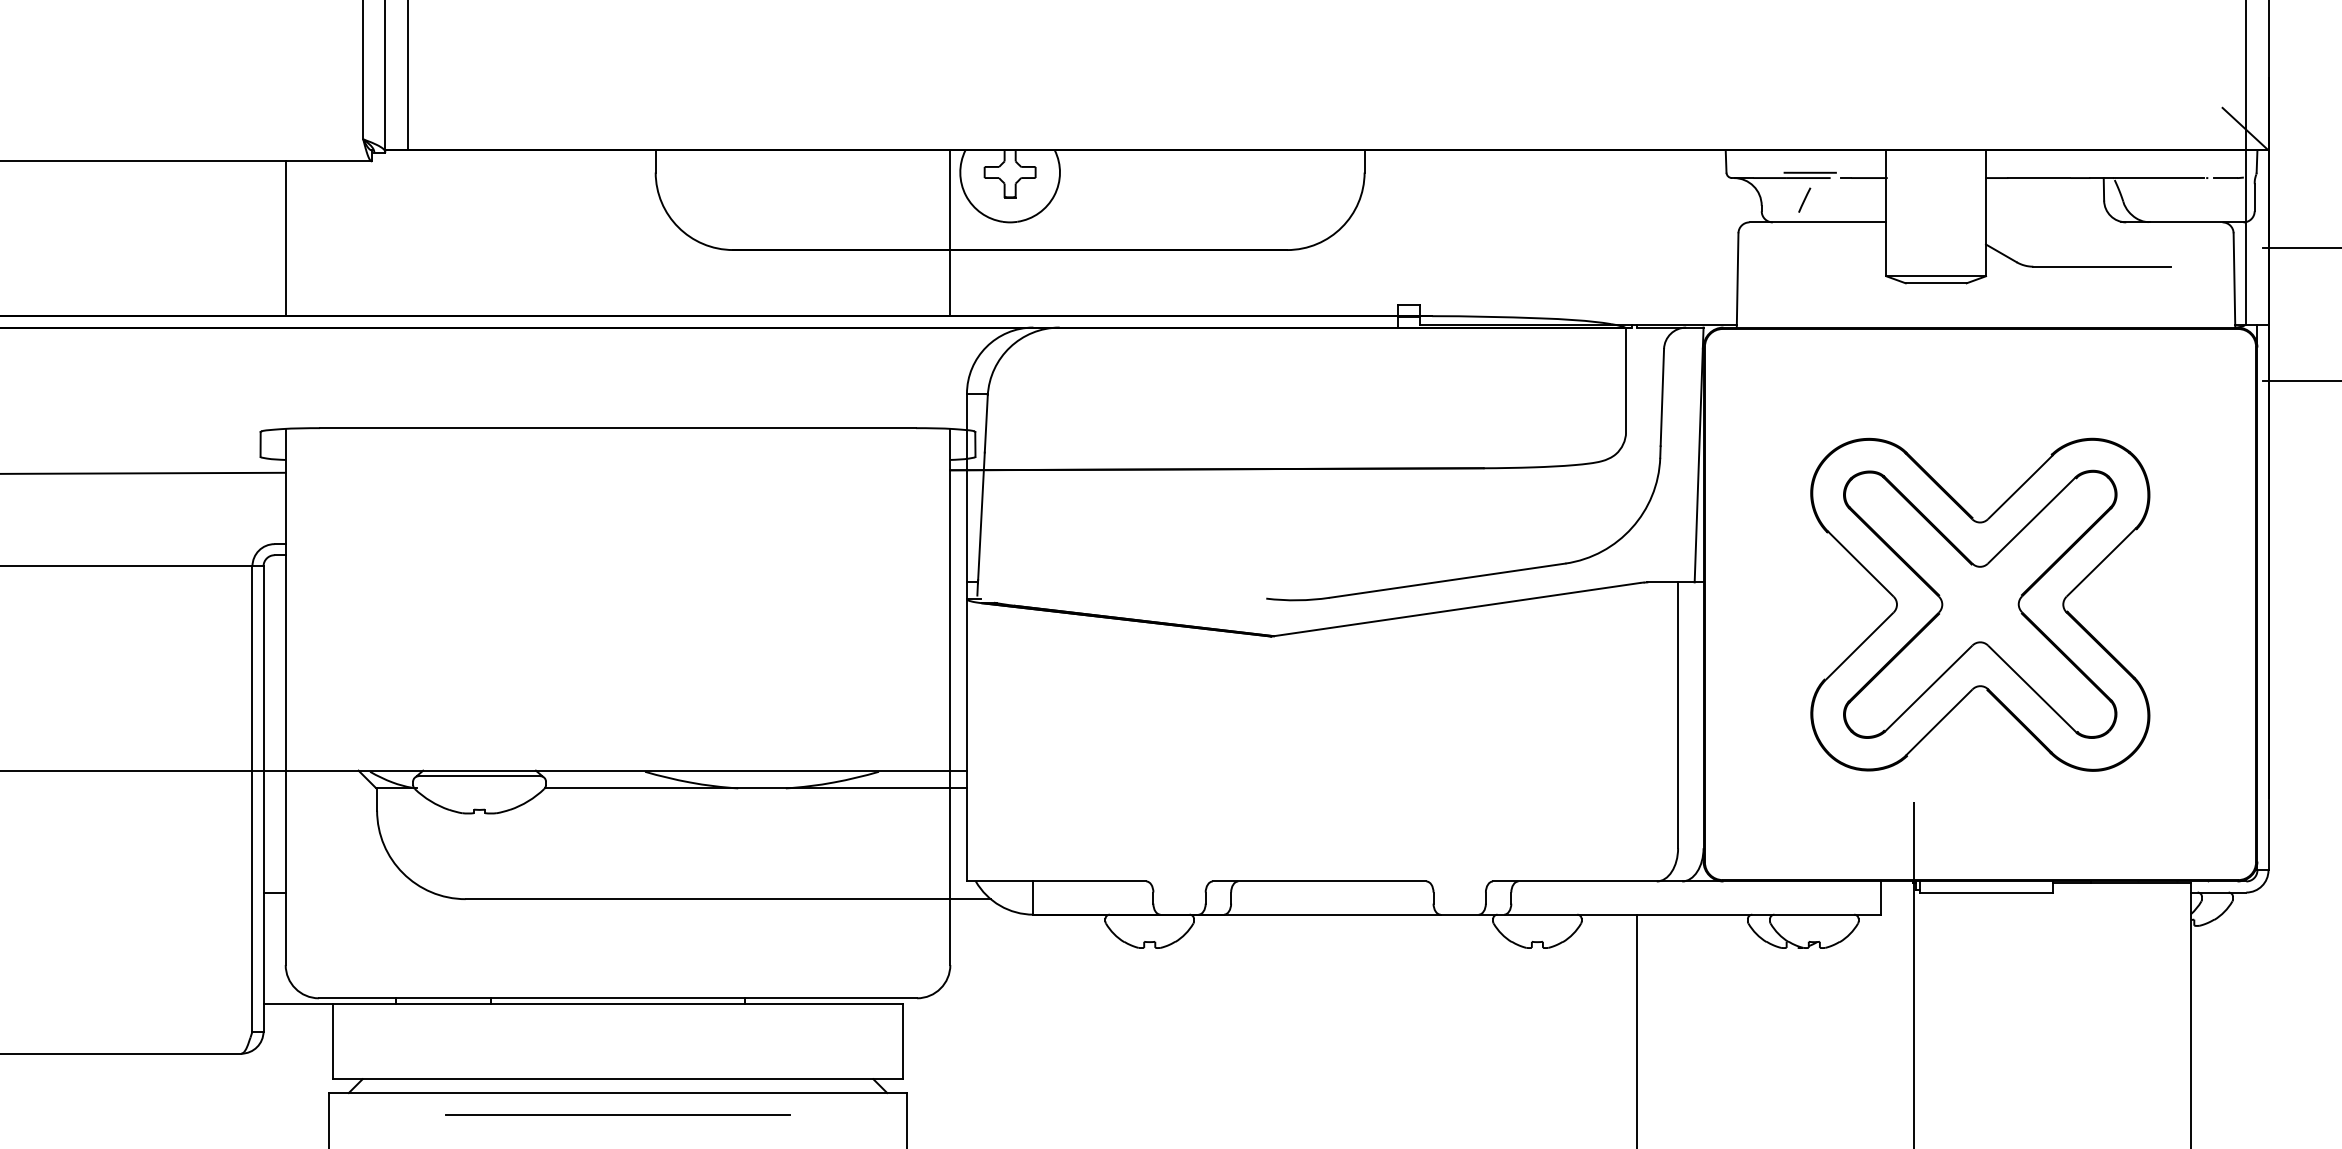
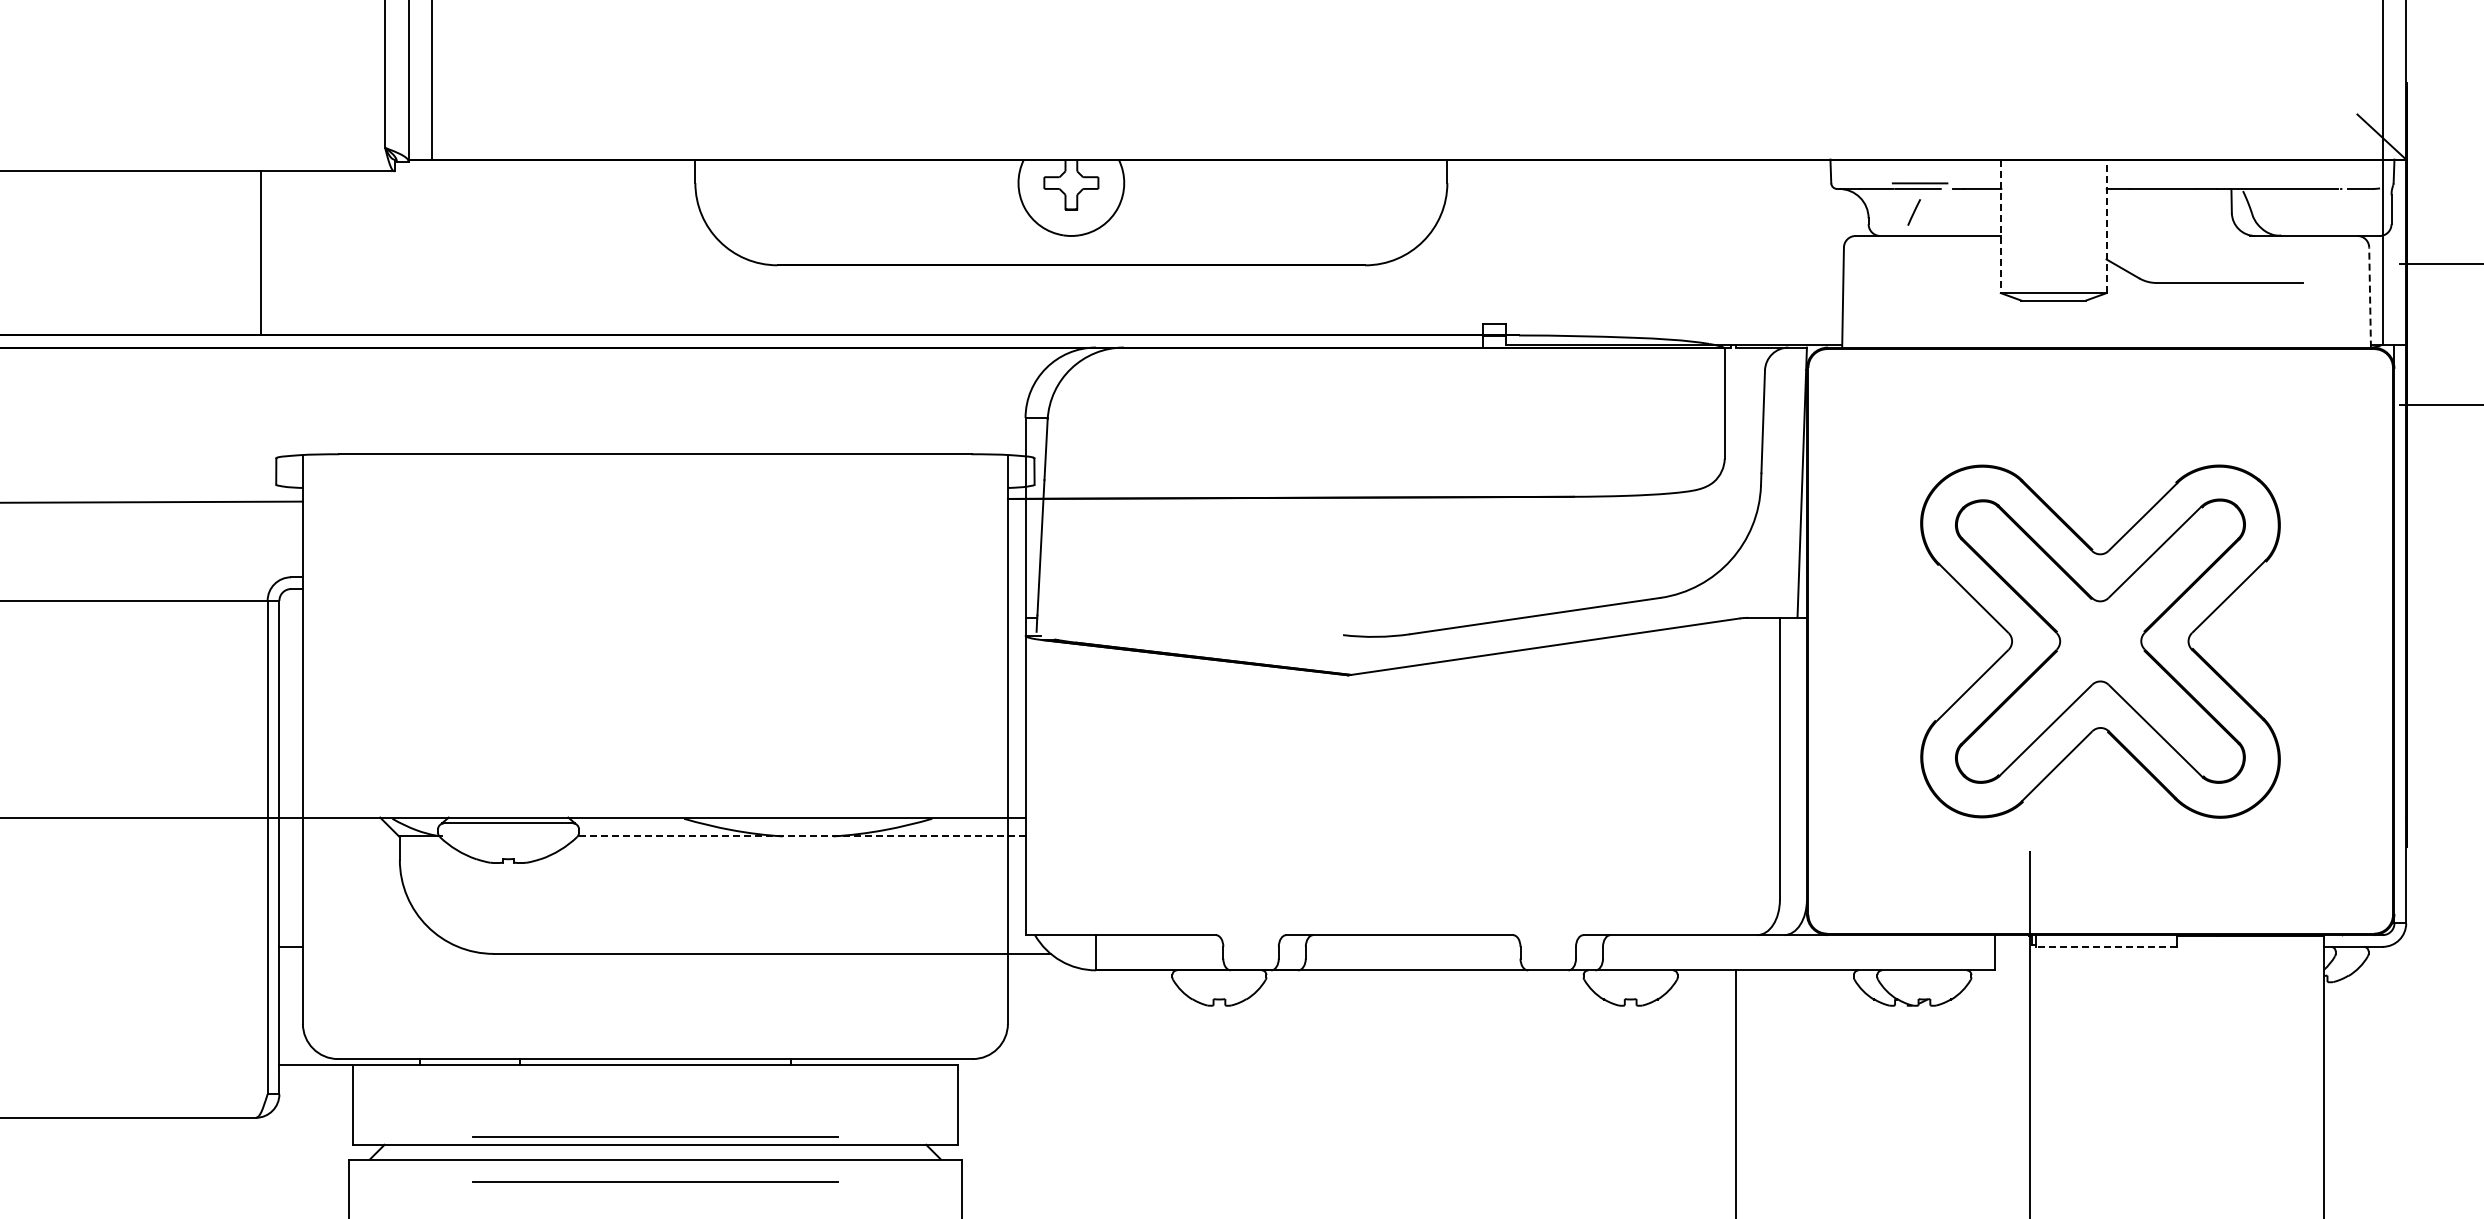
line: (1886, 213) -> (2000, 226), solid -> dashed
line: (1985, 213) -> (2106, 226), solid -> dashed
line: (949, 233) -> (1007, 247), removed
line: (285, 238) -> (260, 253), moved
line: (2234, 280) -> (2370, 297), solid -> dashed
line: (755, 788) -> (801, 836), solid -> dashed
line: (1985, 892) -> (2106, 946), solid -> dashed
line: (618, 1071) -> (655, 1136), added

